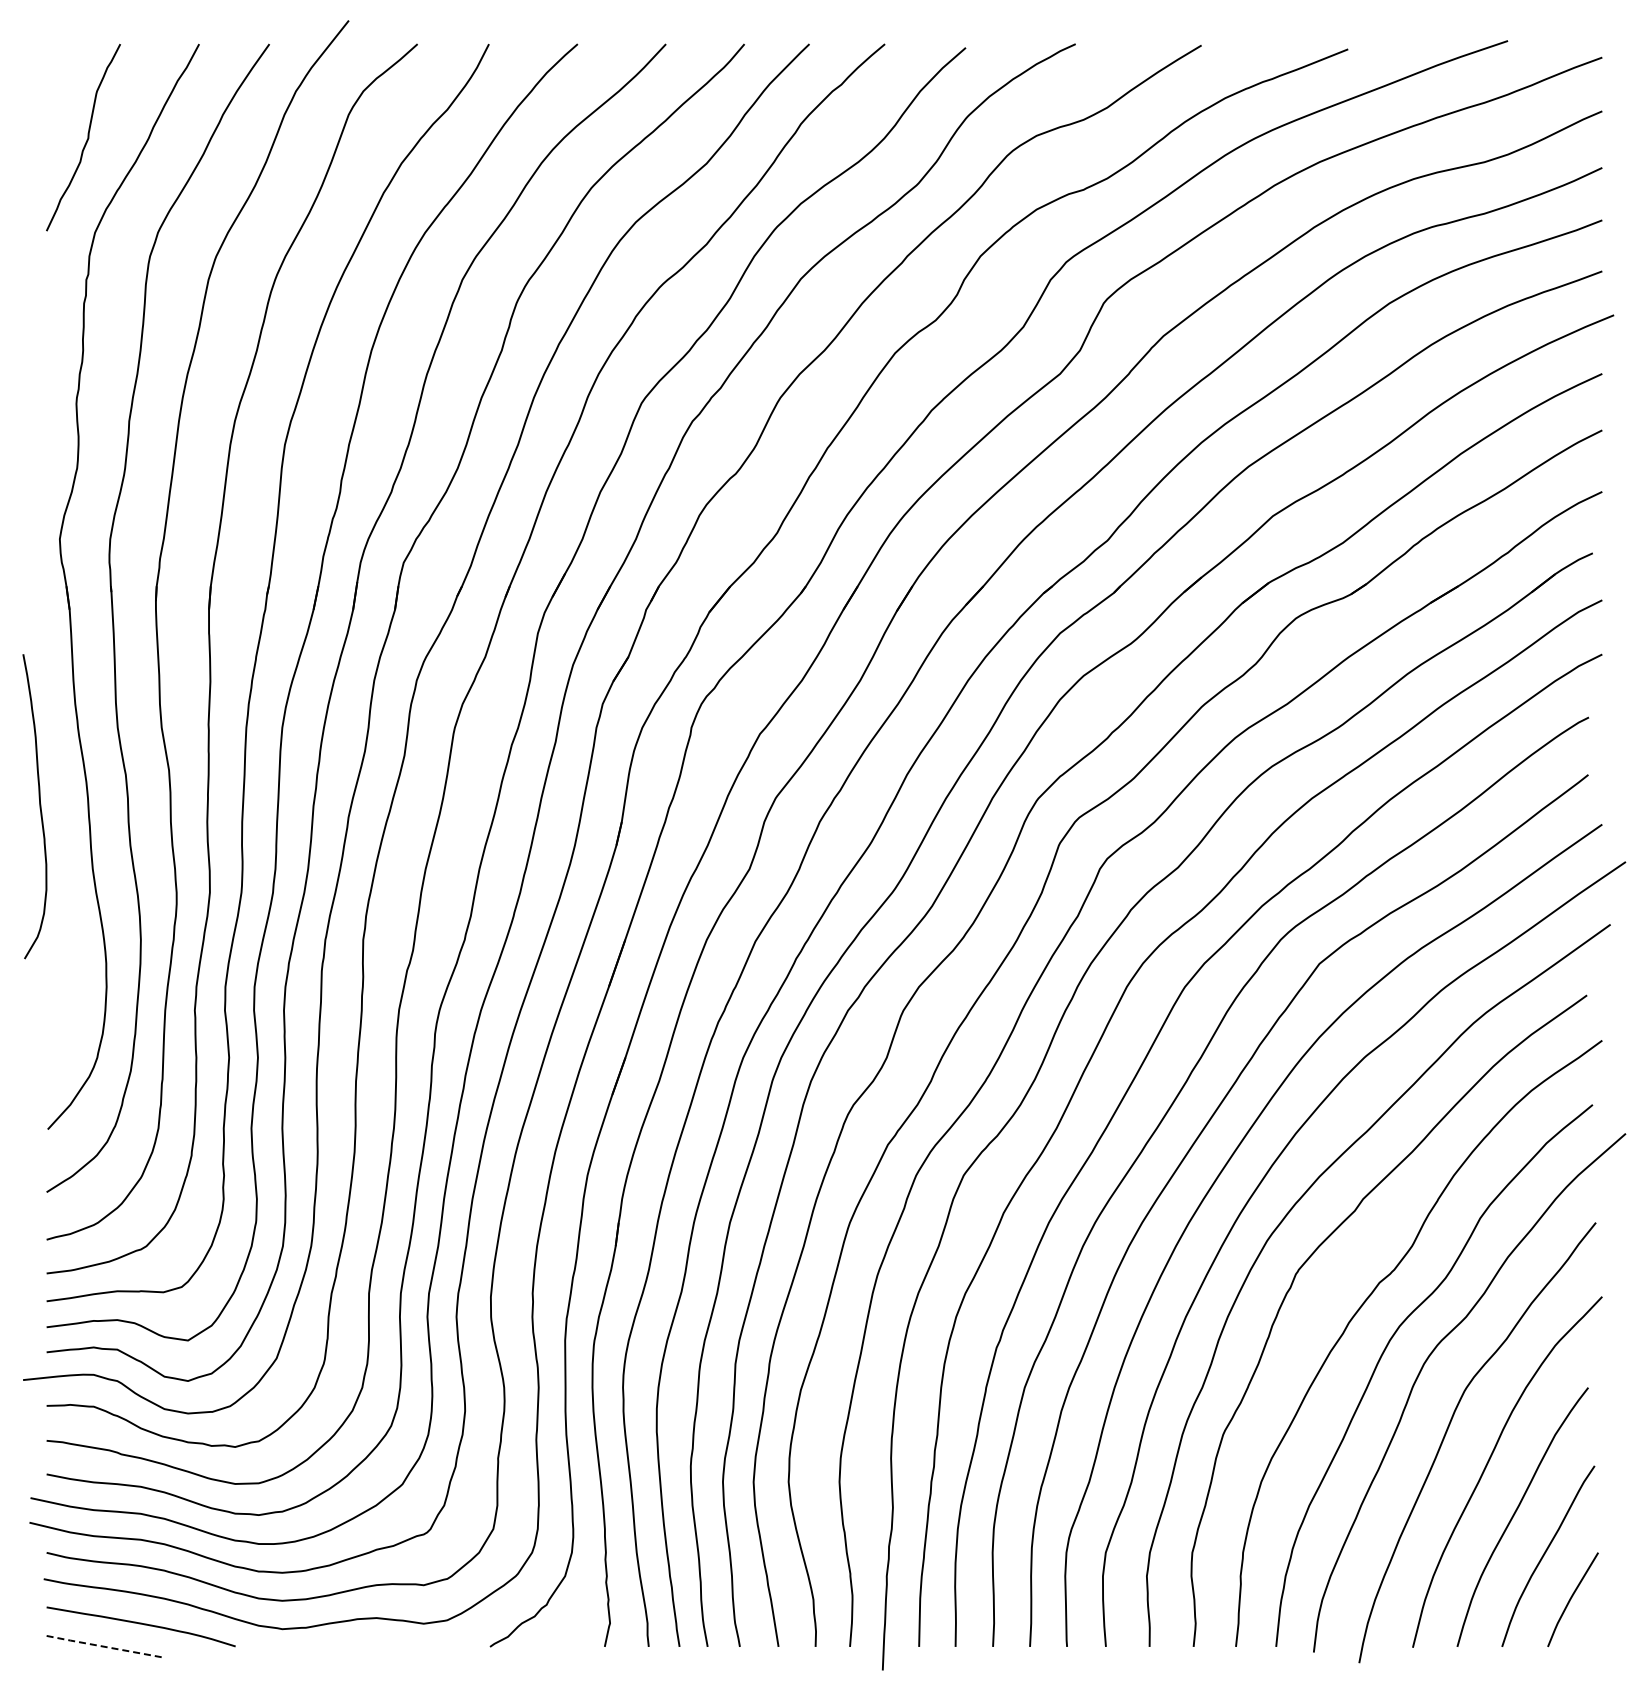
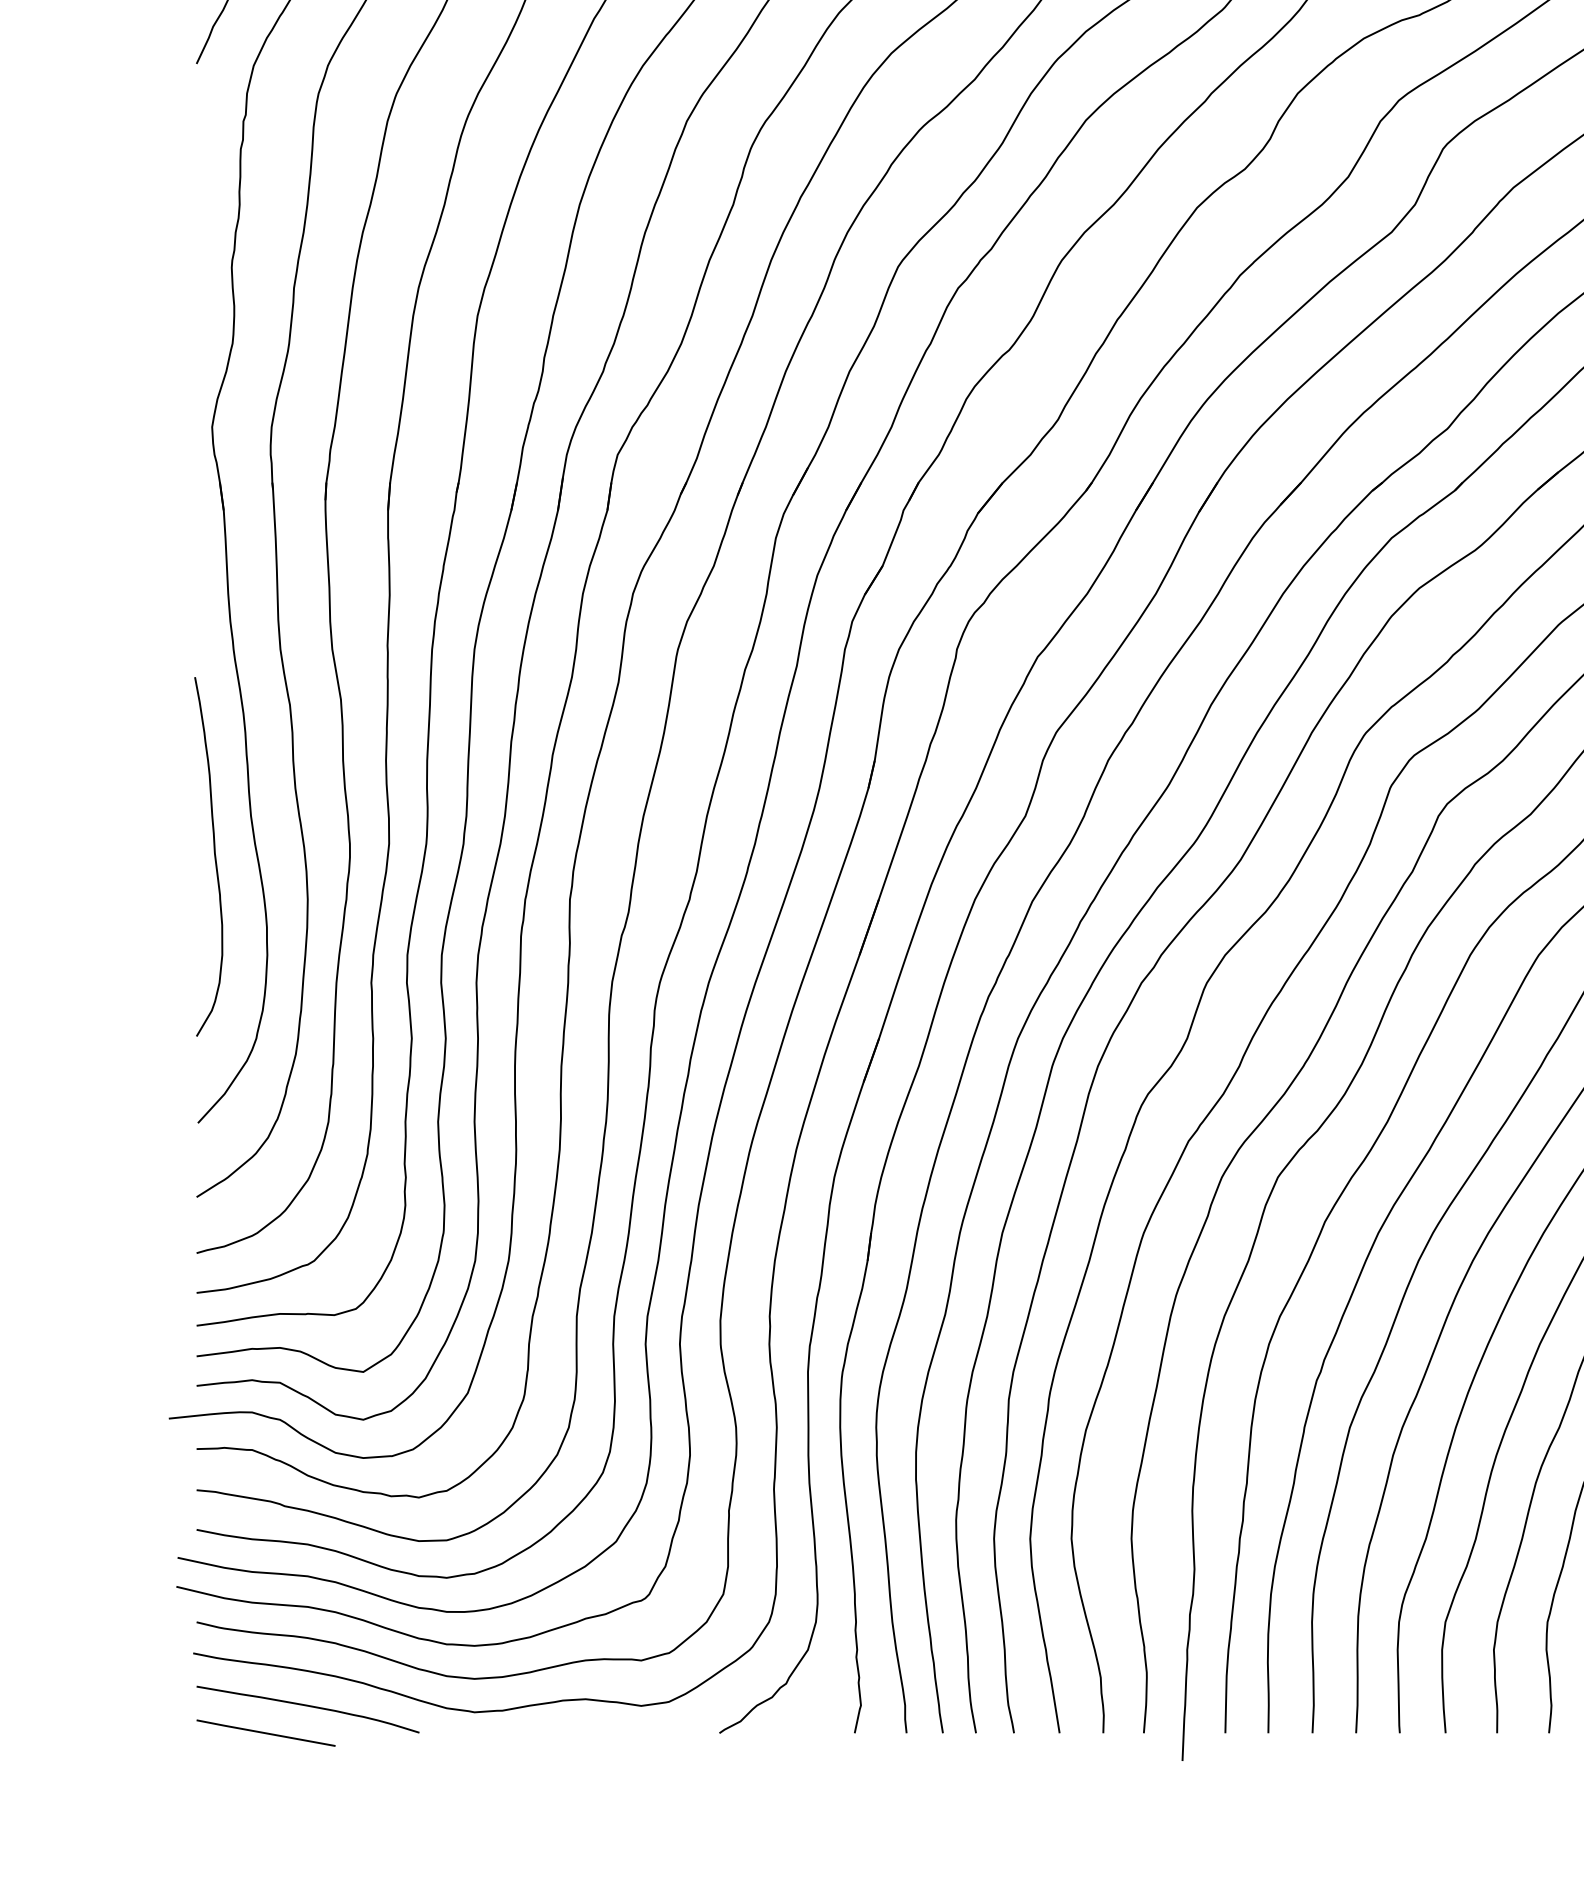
curve: (39, 806) -> (214, 856), moved
line: (104, 1646) -> (264, 1732), dashed -> solid

